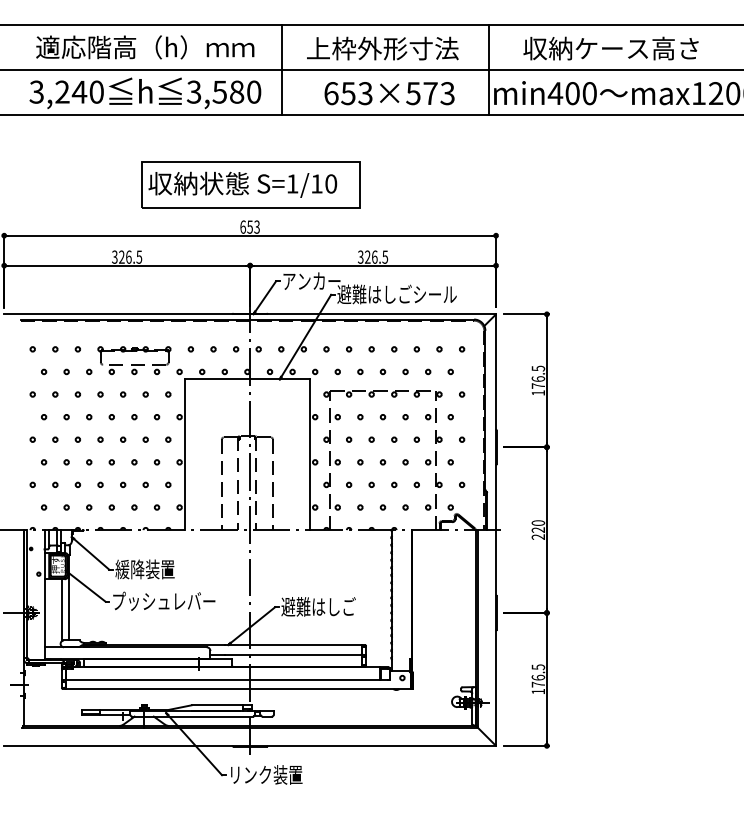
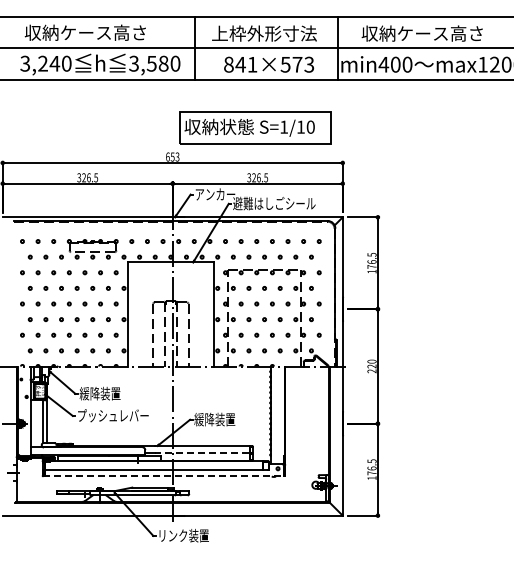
text: (144, 46) -> (99, 32), 適応階高（h）ｍｍ -> 収納ケース高さ
text: (348, 93) -> (240, 64), 653×573 -> 841×573
part: (251, 184) -> (255, 127), moved
text: (317, 606) -> (219, 419), 避難はしご -> 緩降装置
line: (293, 654) -> (202, 452), solid -> dashed
line: (238, 689) -> (164, 476), solid -> dashed

